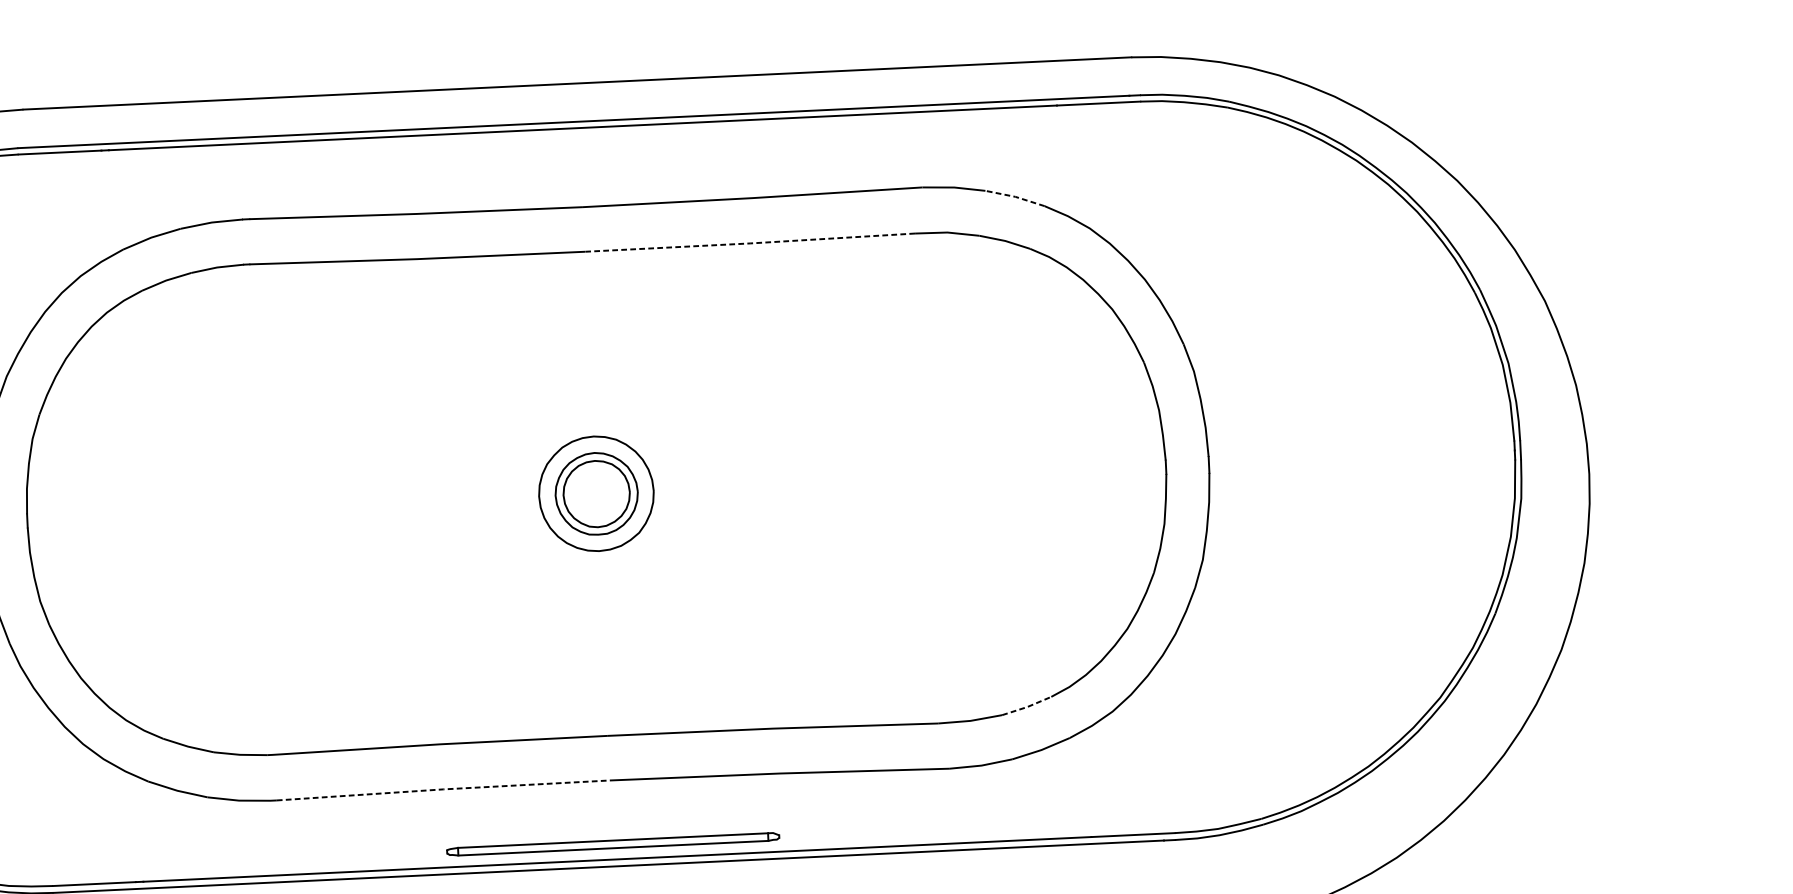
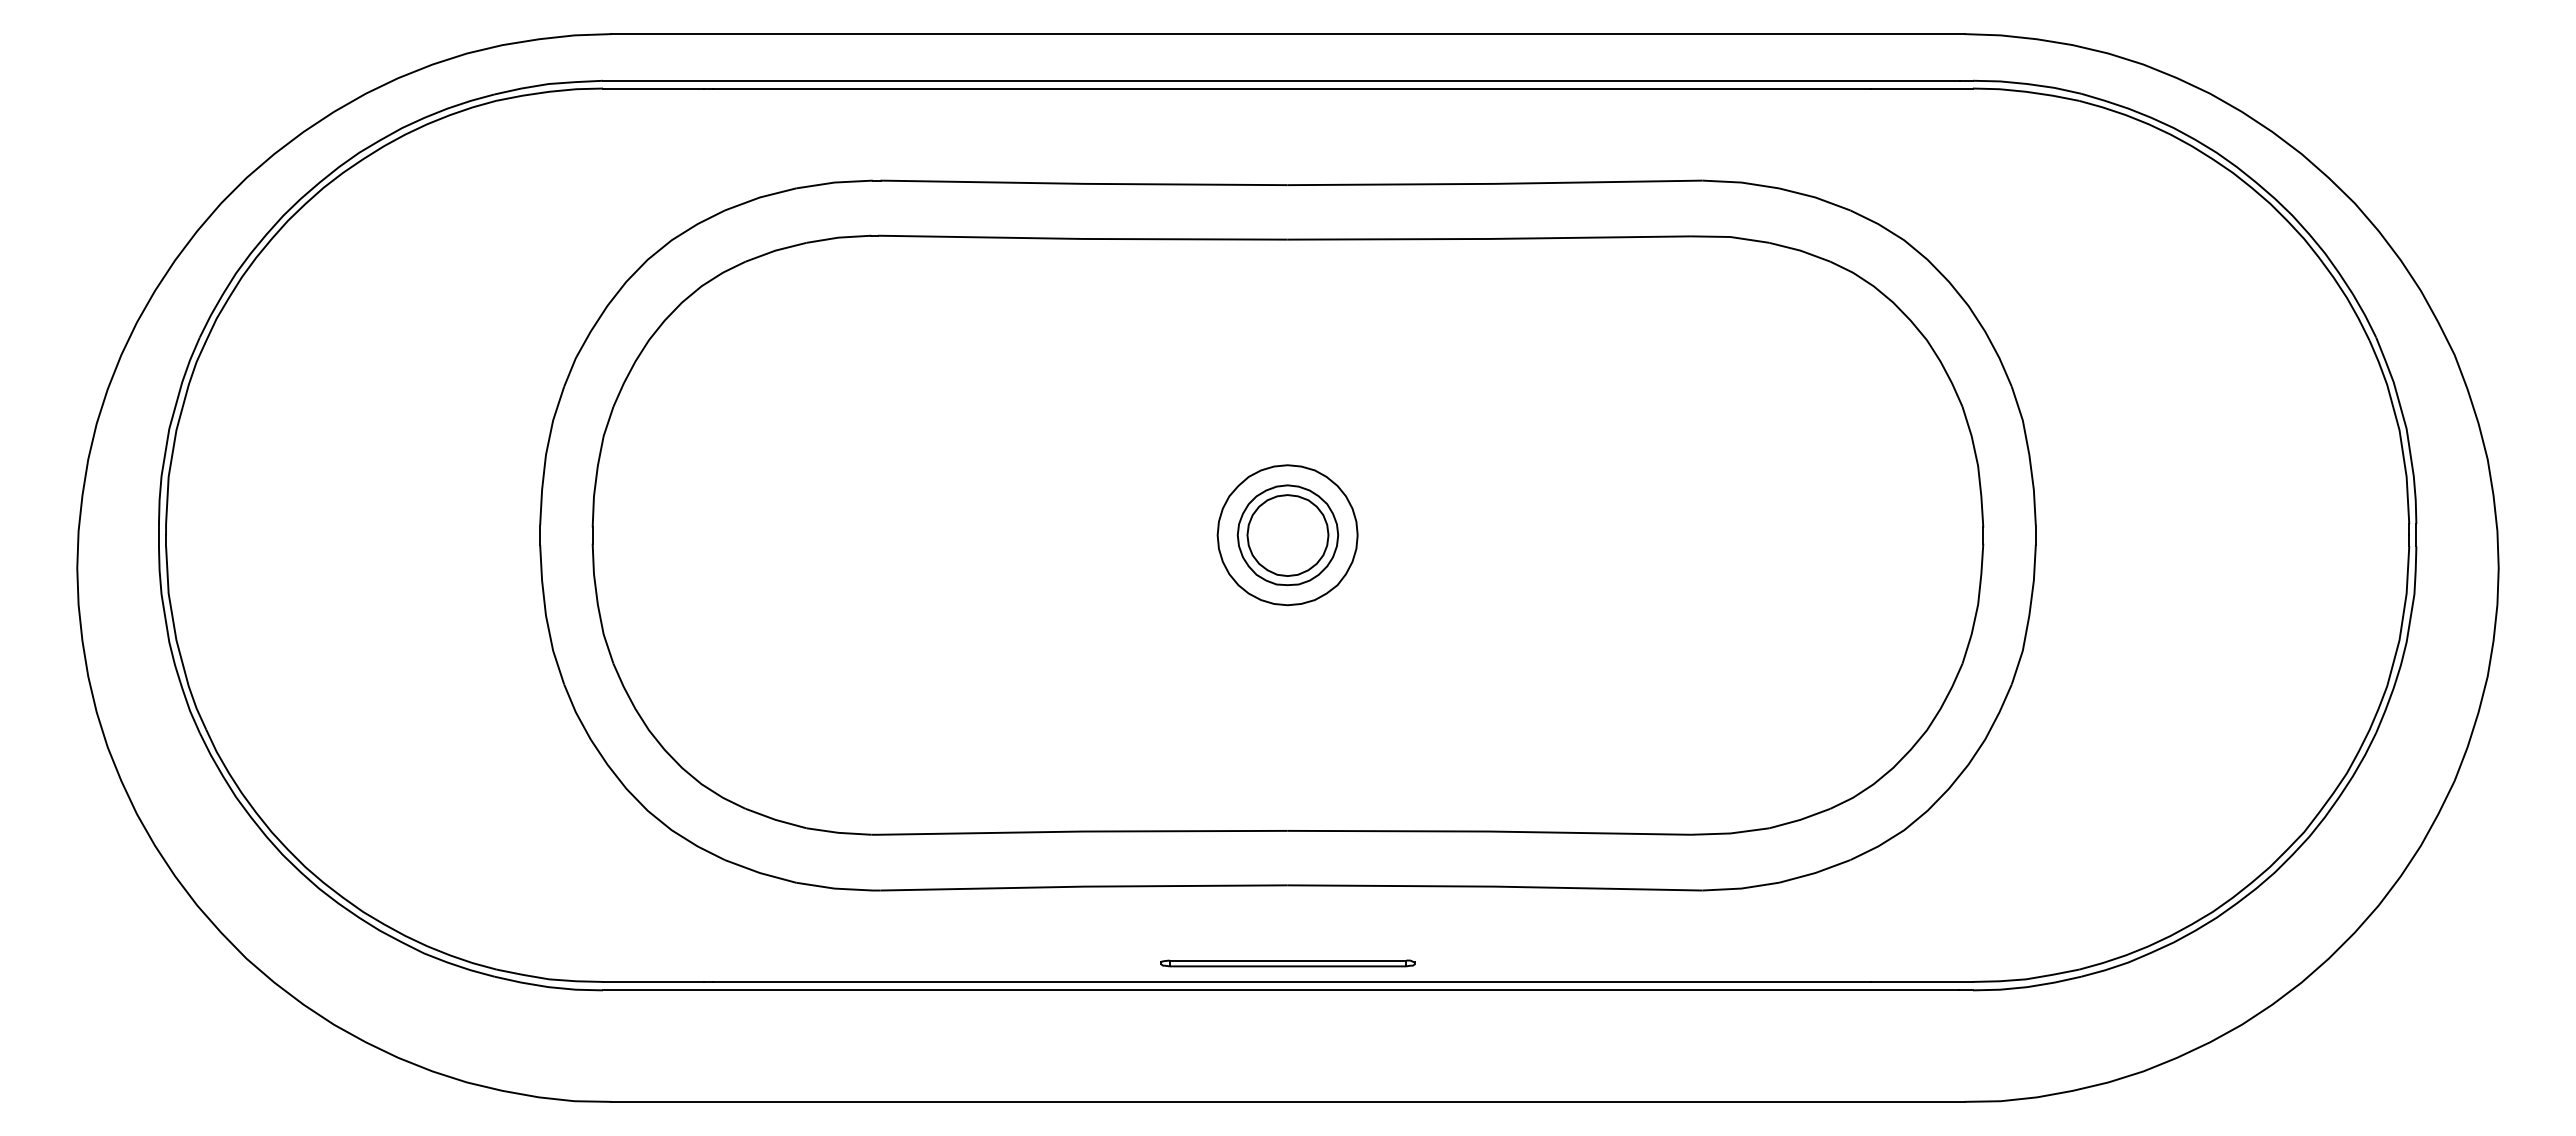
line: (1015, 196) -> (1815, 197), dashed -> solid
line: (750, 243) -> (1489, 238), dashed -> solid
line: (1027, 706) -> (1800, 819), dashed -> solid
line: (443, 789) -> (1084, 886), dashed -> solid
part: (612, 844) -> (1287, 963), size x0.62

